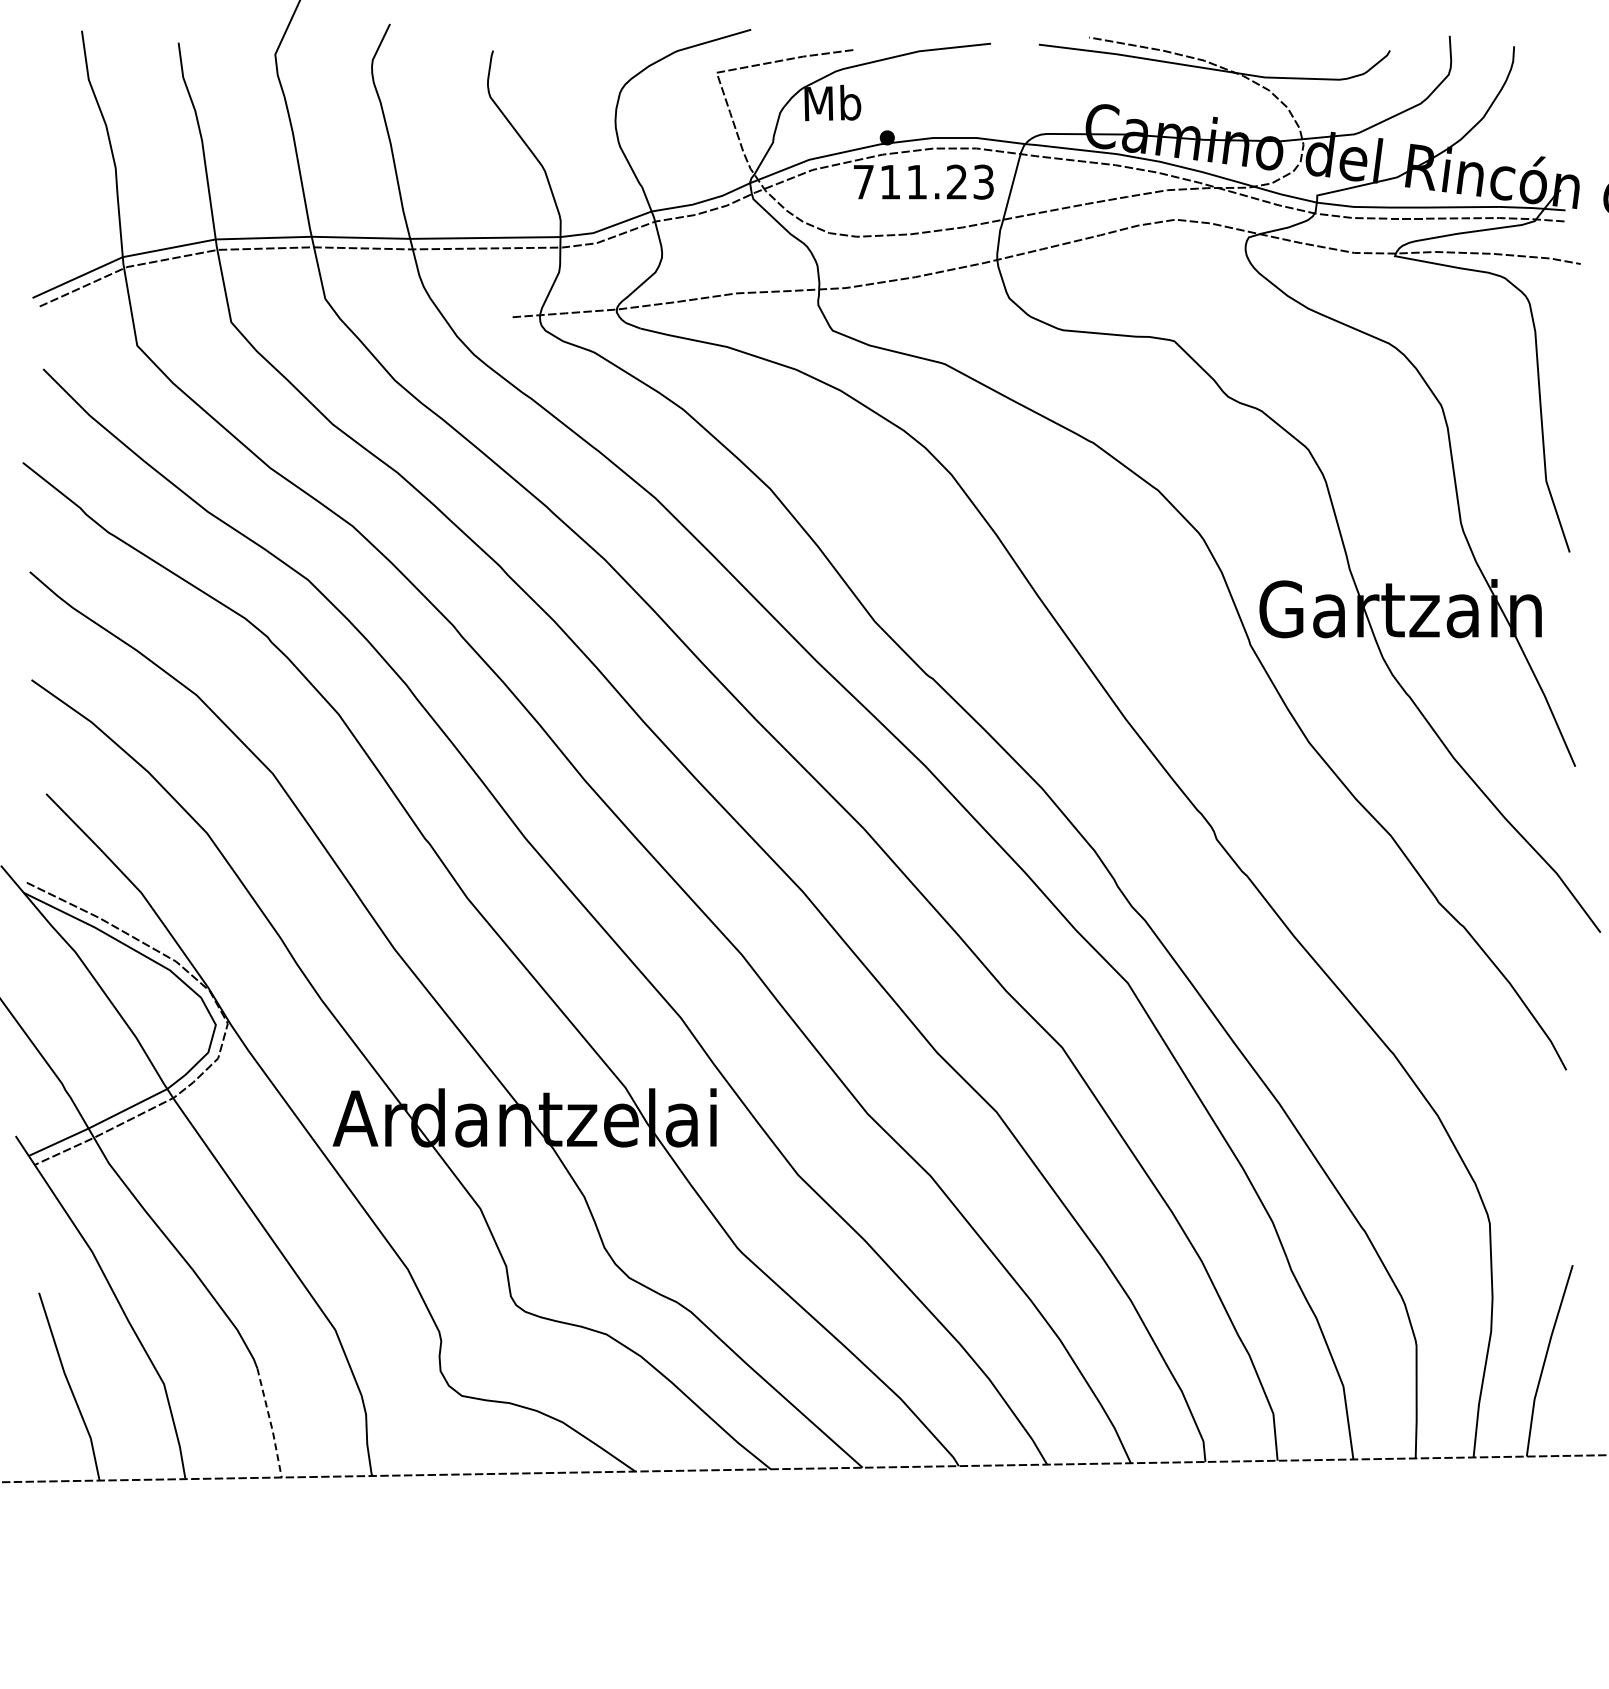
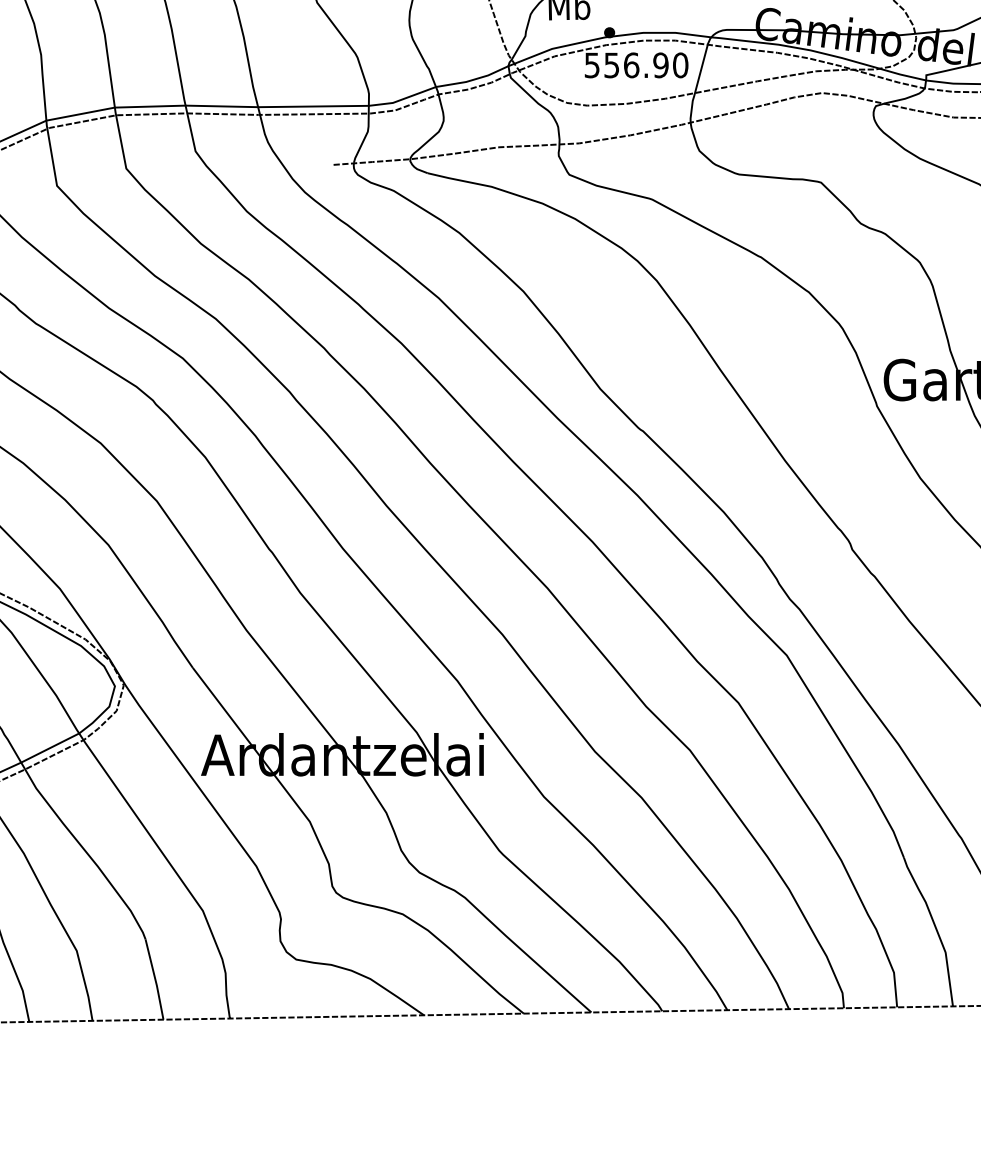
text: (923, 181) -> (636, 64), 711.23 -> 556.90
line: (270, 1423) -> (155, 979), dashed -> solid

